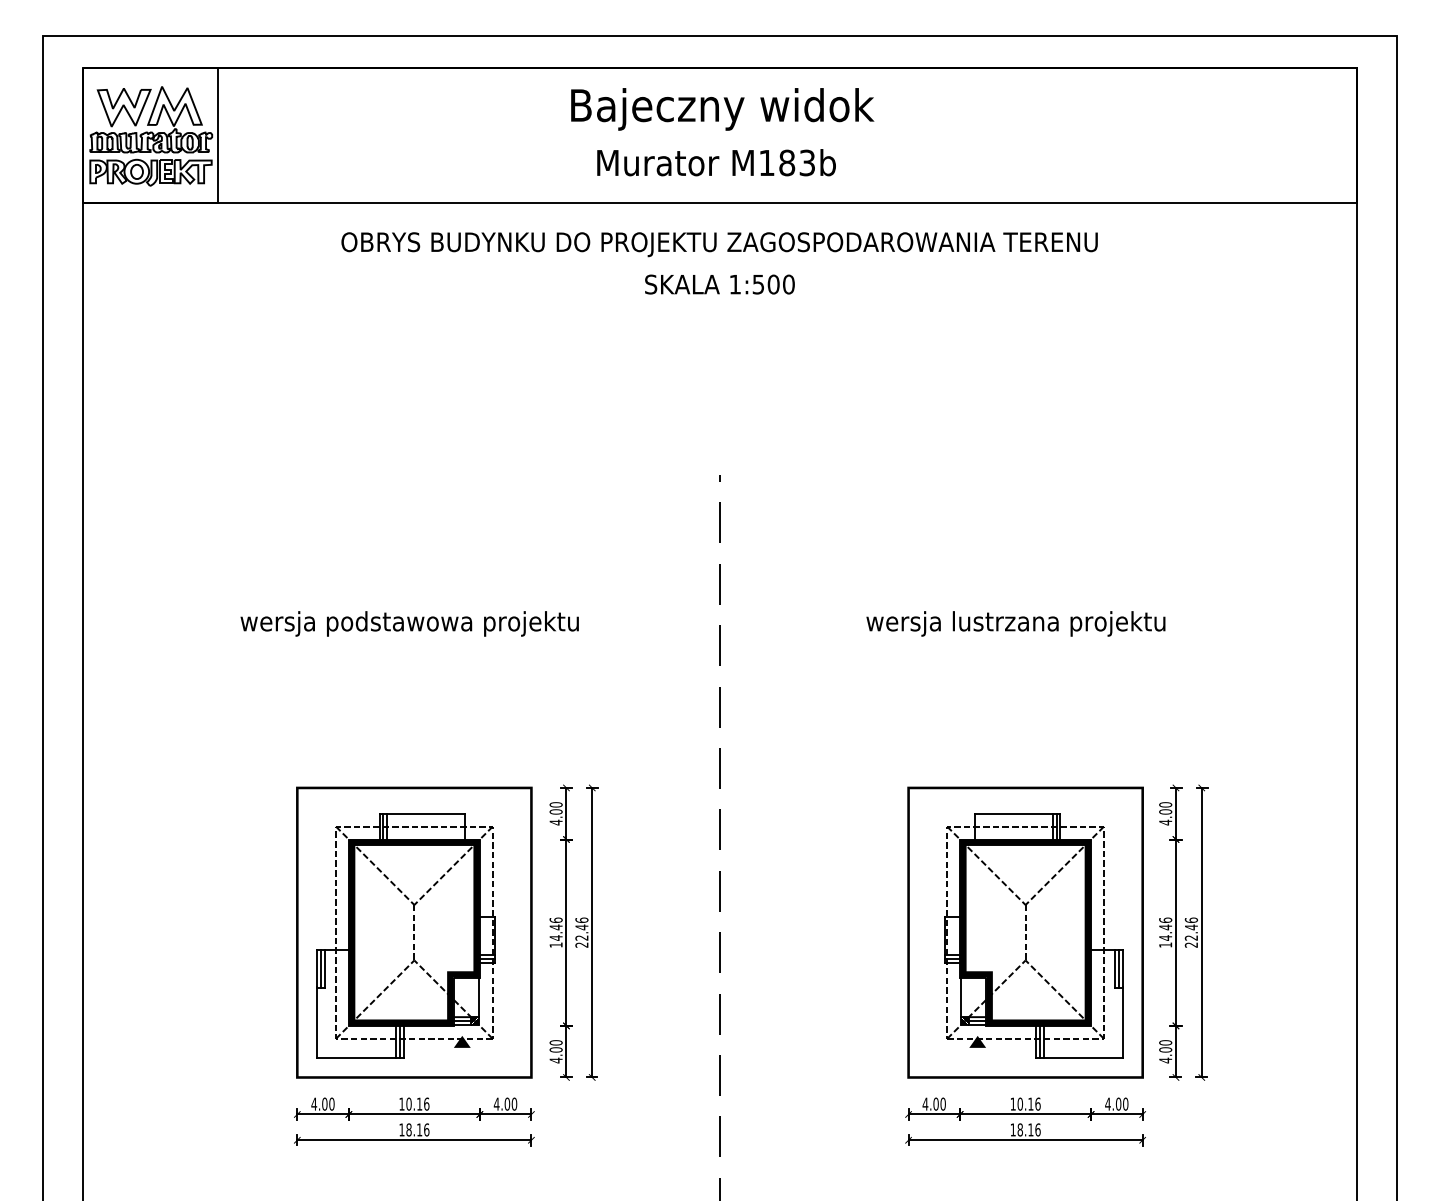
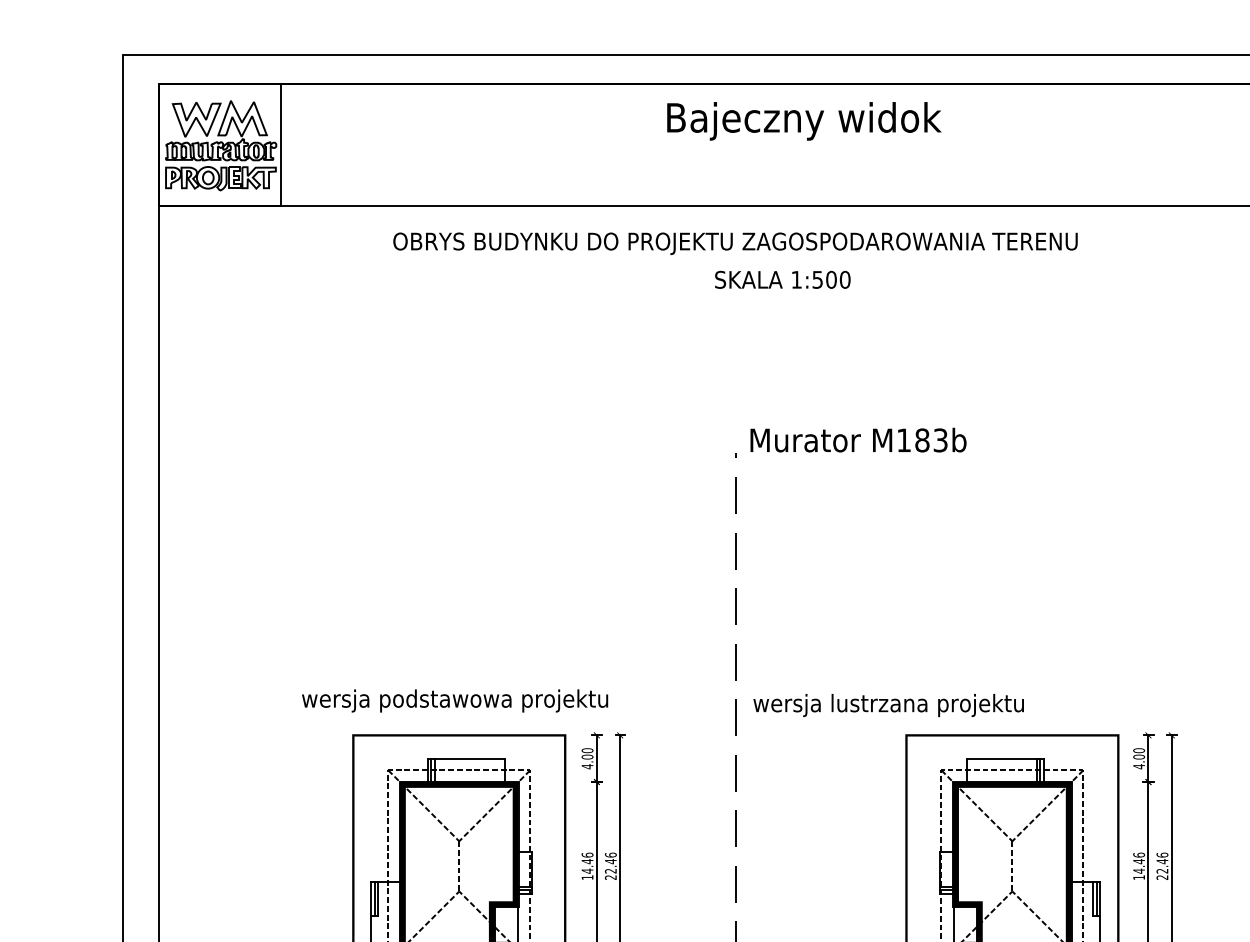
text: (722, 109) -> (804, 121), moved
text: (716, 162) -> (858, 439), moved
text: (719, 284) -> (782, 279), moved
text: (409, 623) -> (454, 700), moved
text: (1015, 623) -> (888, 705), moved

